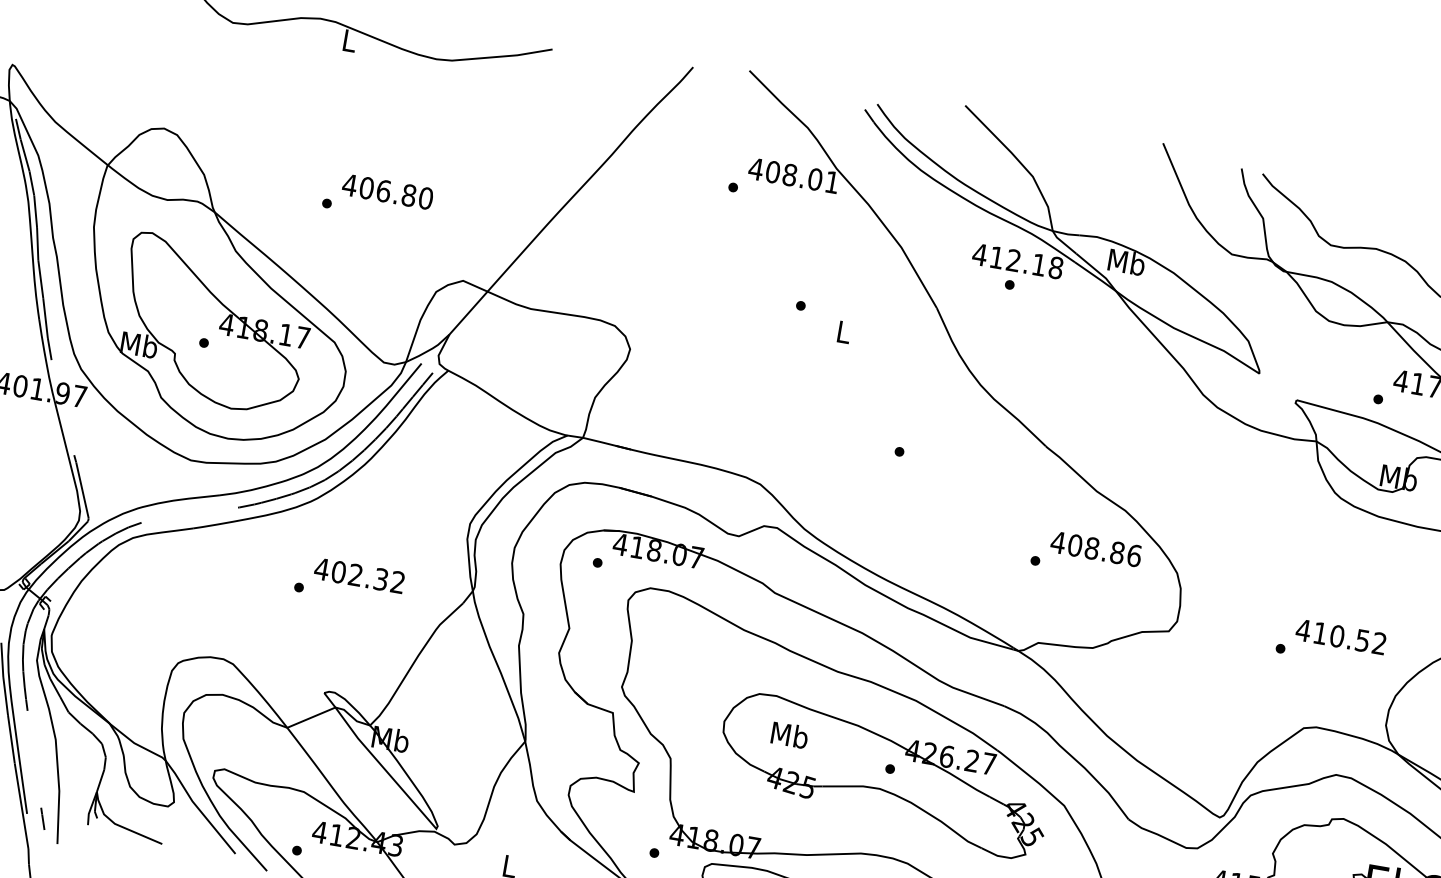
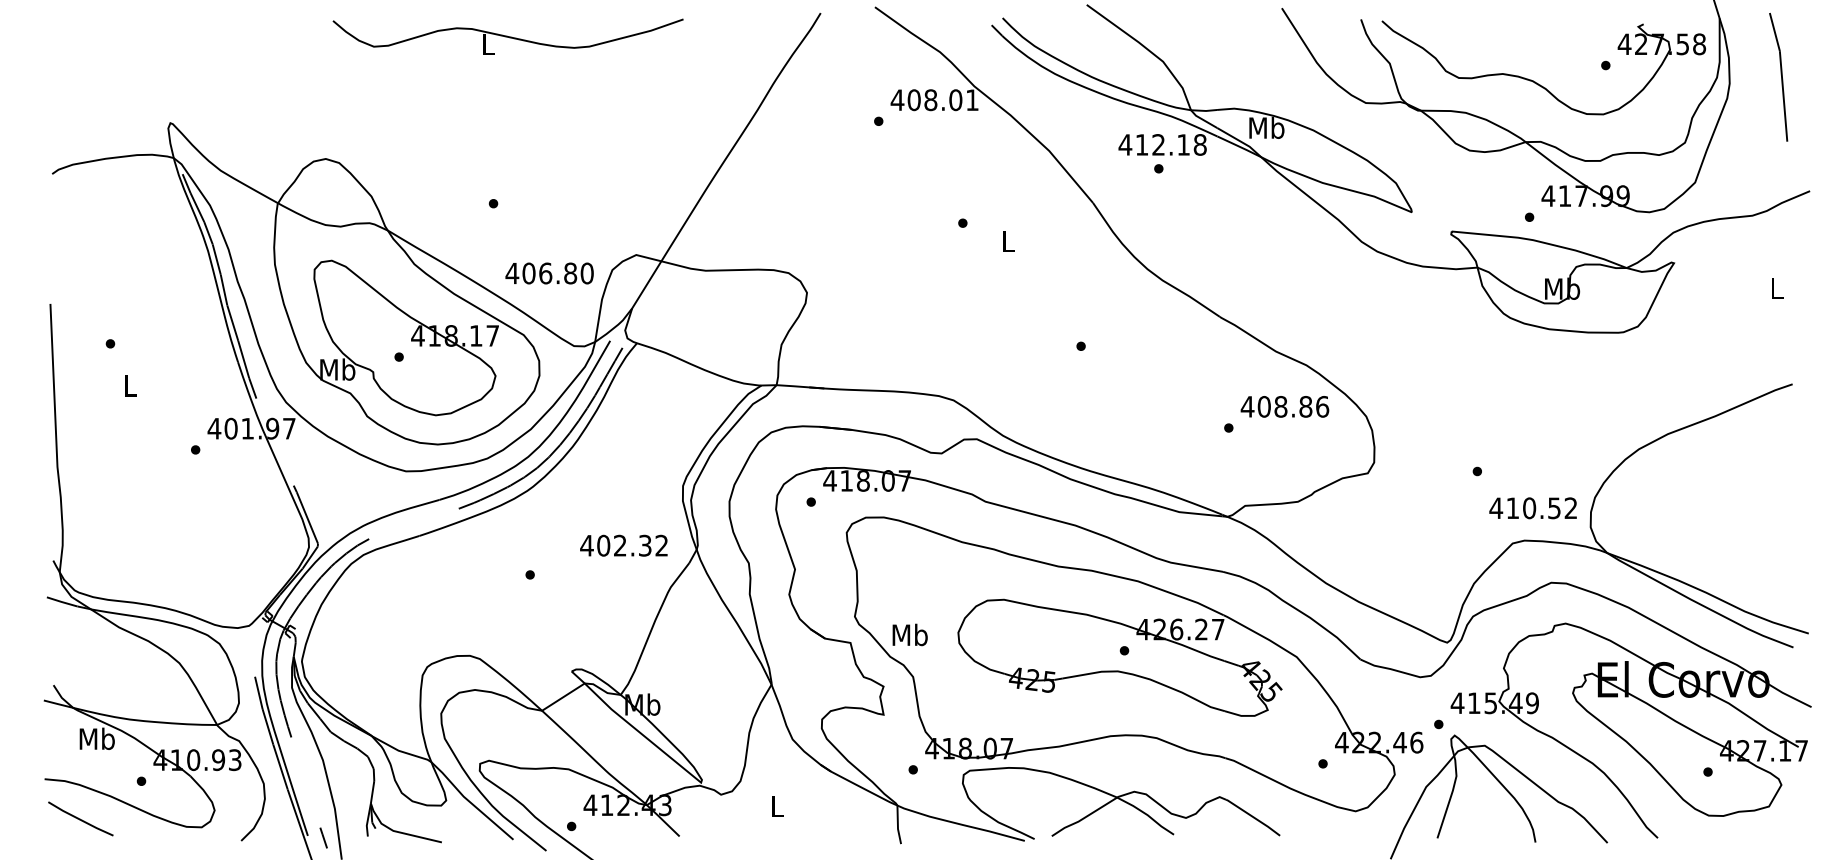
text: (387, 191) -> (549, 273), moved
text: (359, 575) -> (623, 545), moved
text: (1340, 637) -> (1532, 508), moved
text: (789, 734) -> (909, 634), moved

